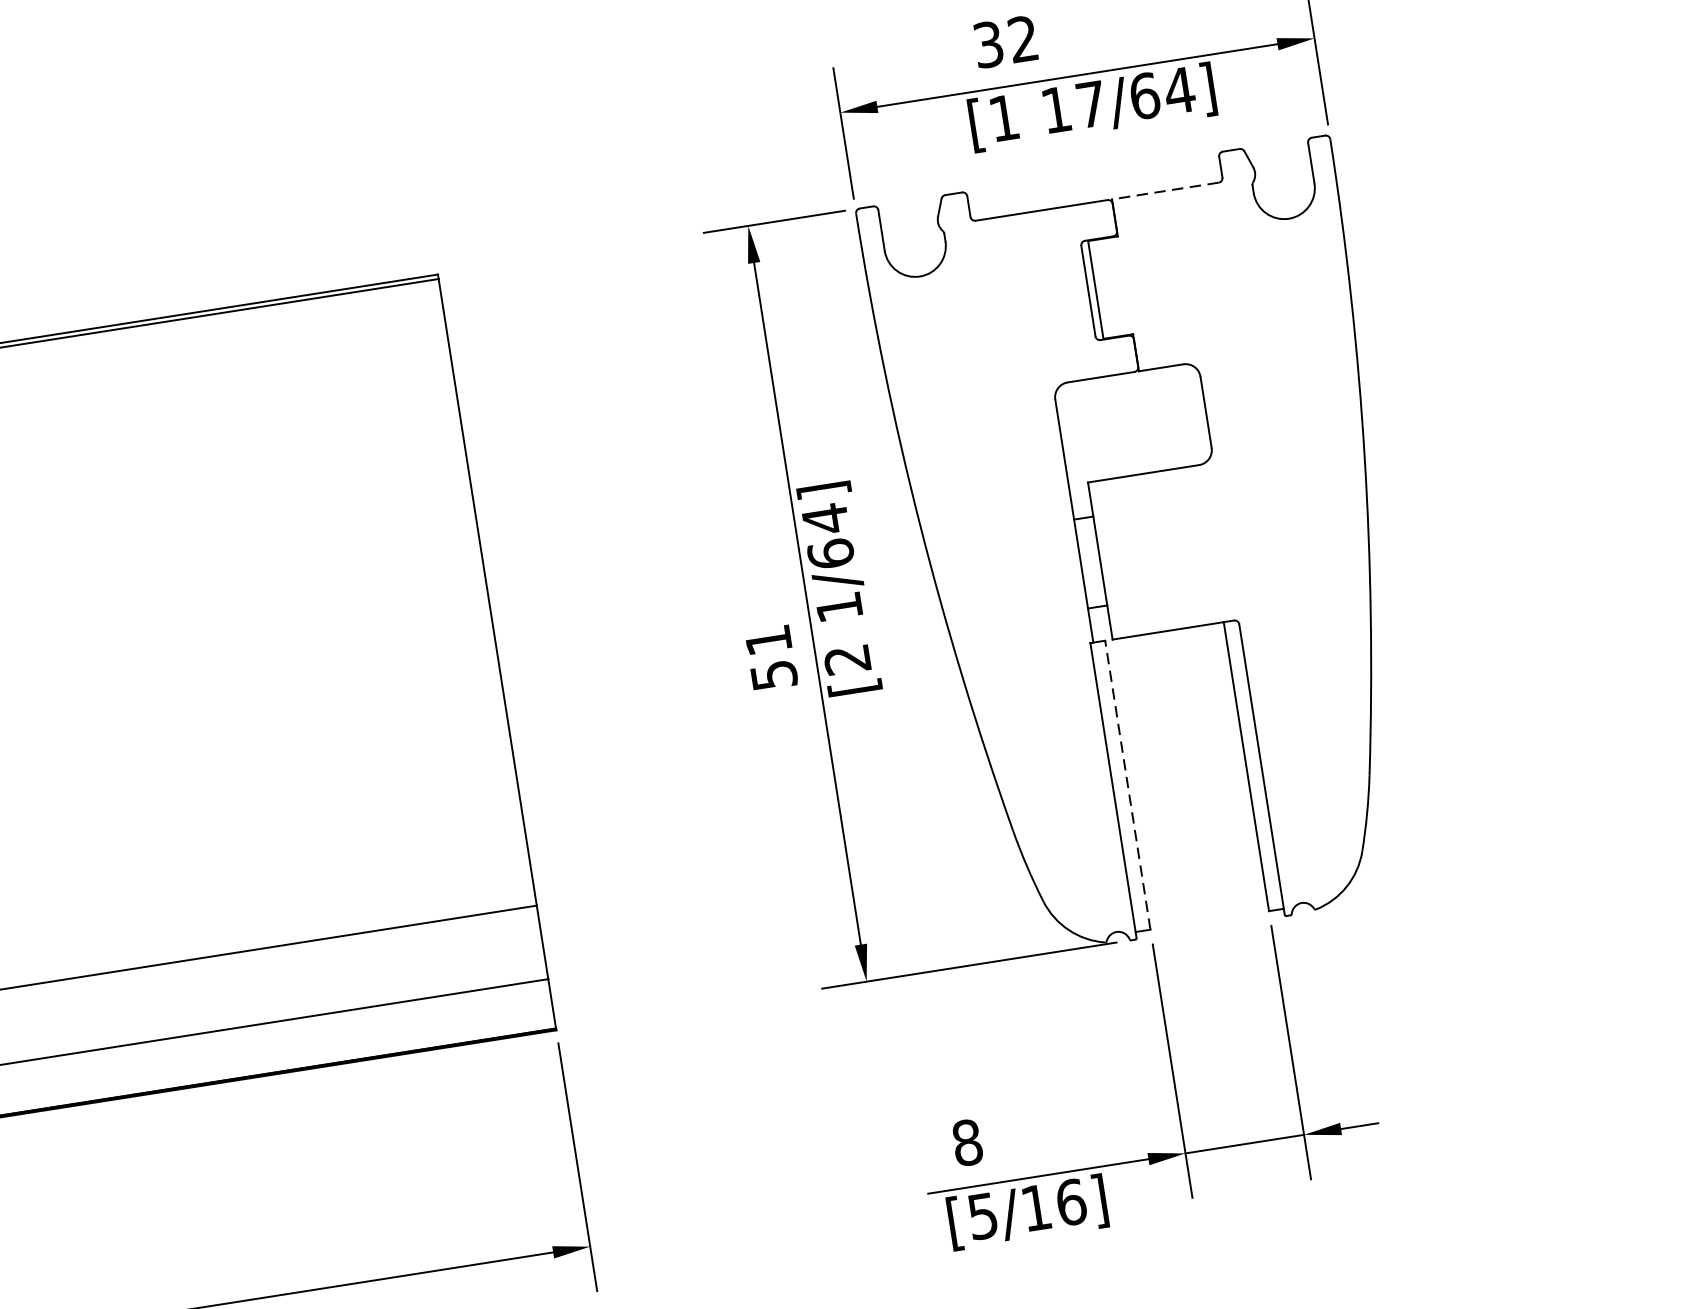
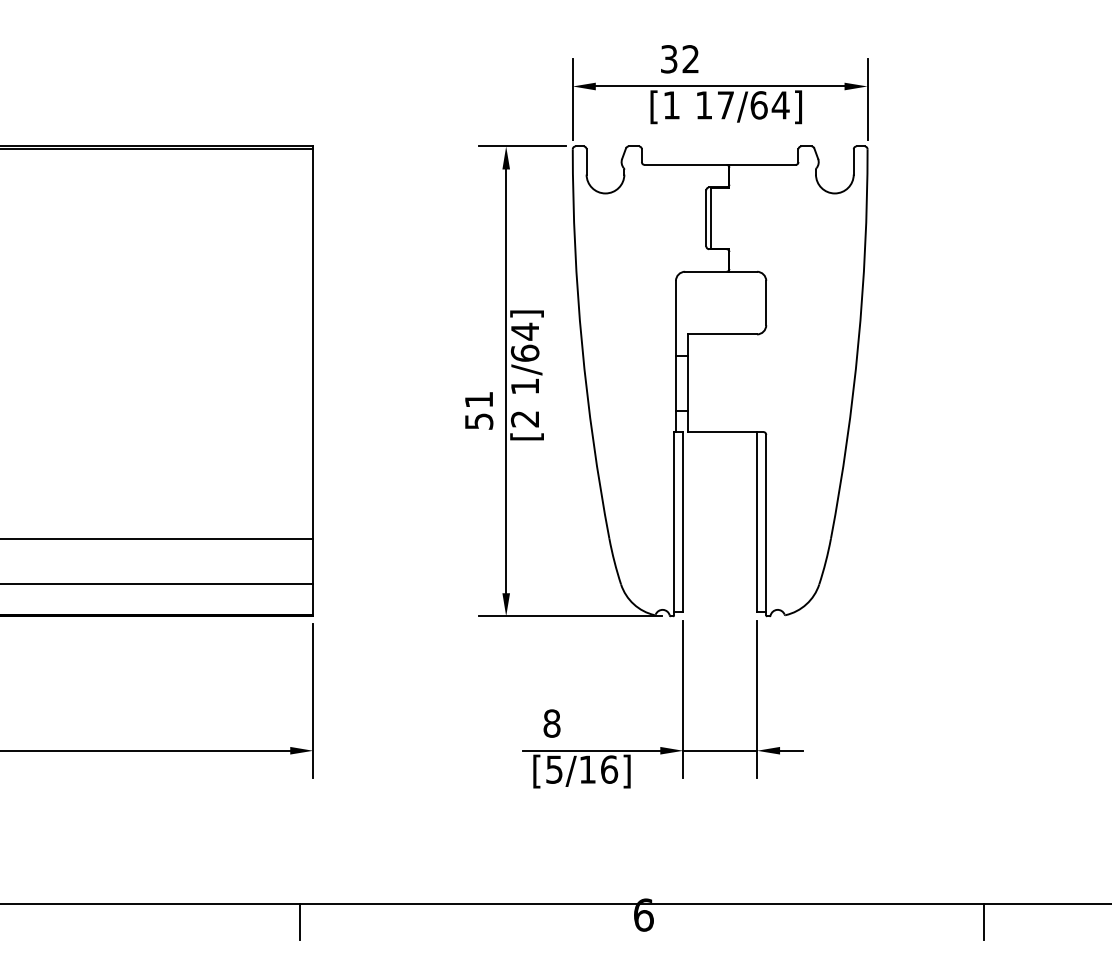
line: (1165, 190) -> (762, 164), dashed -> solid
line: (1128, 784) -> (683, 521), dashed -> solid

